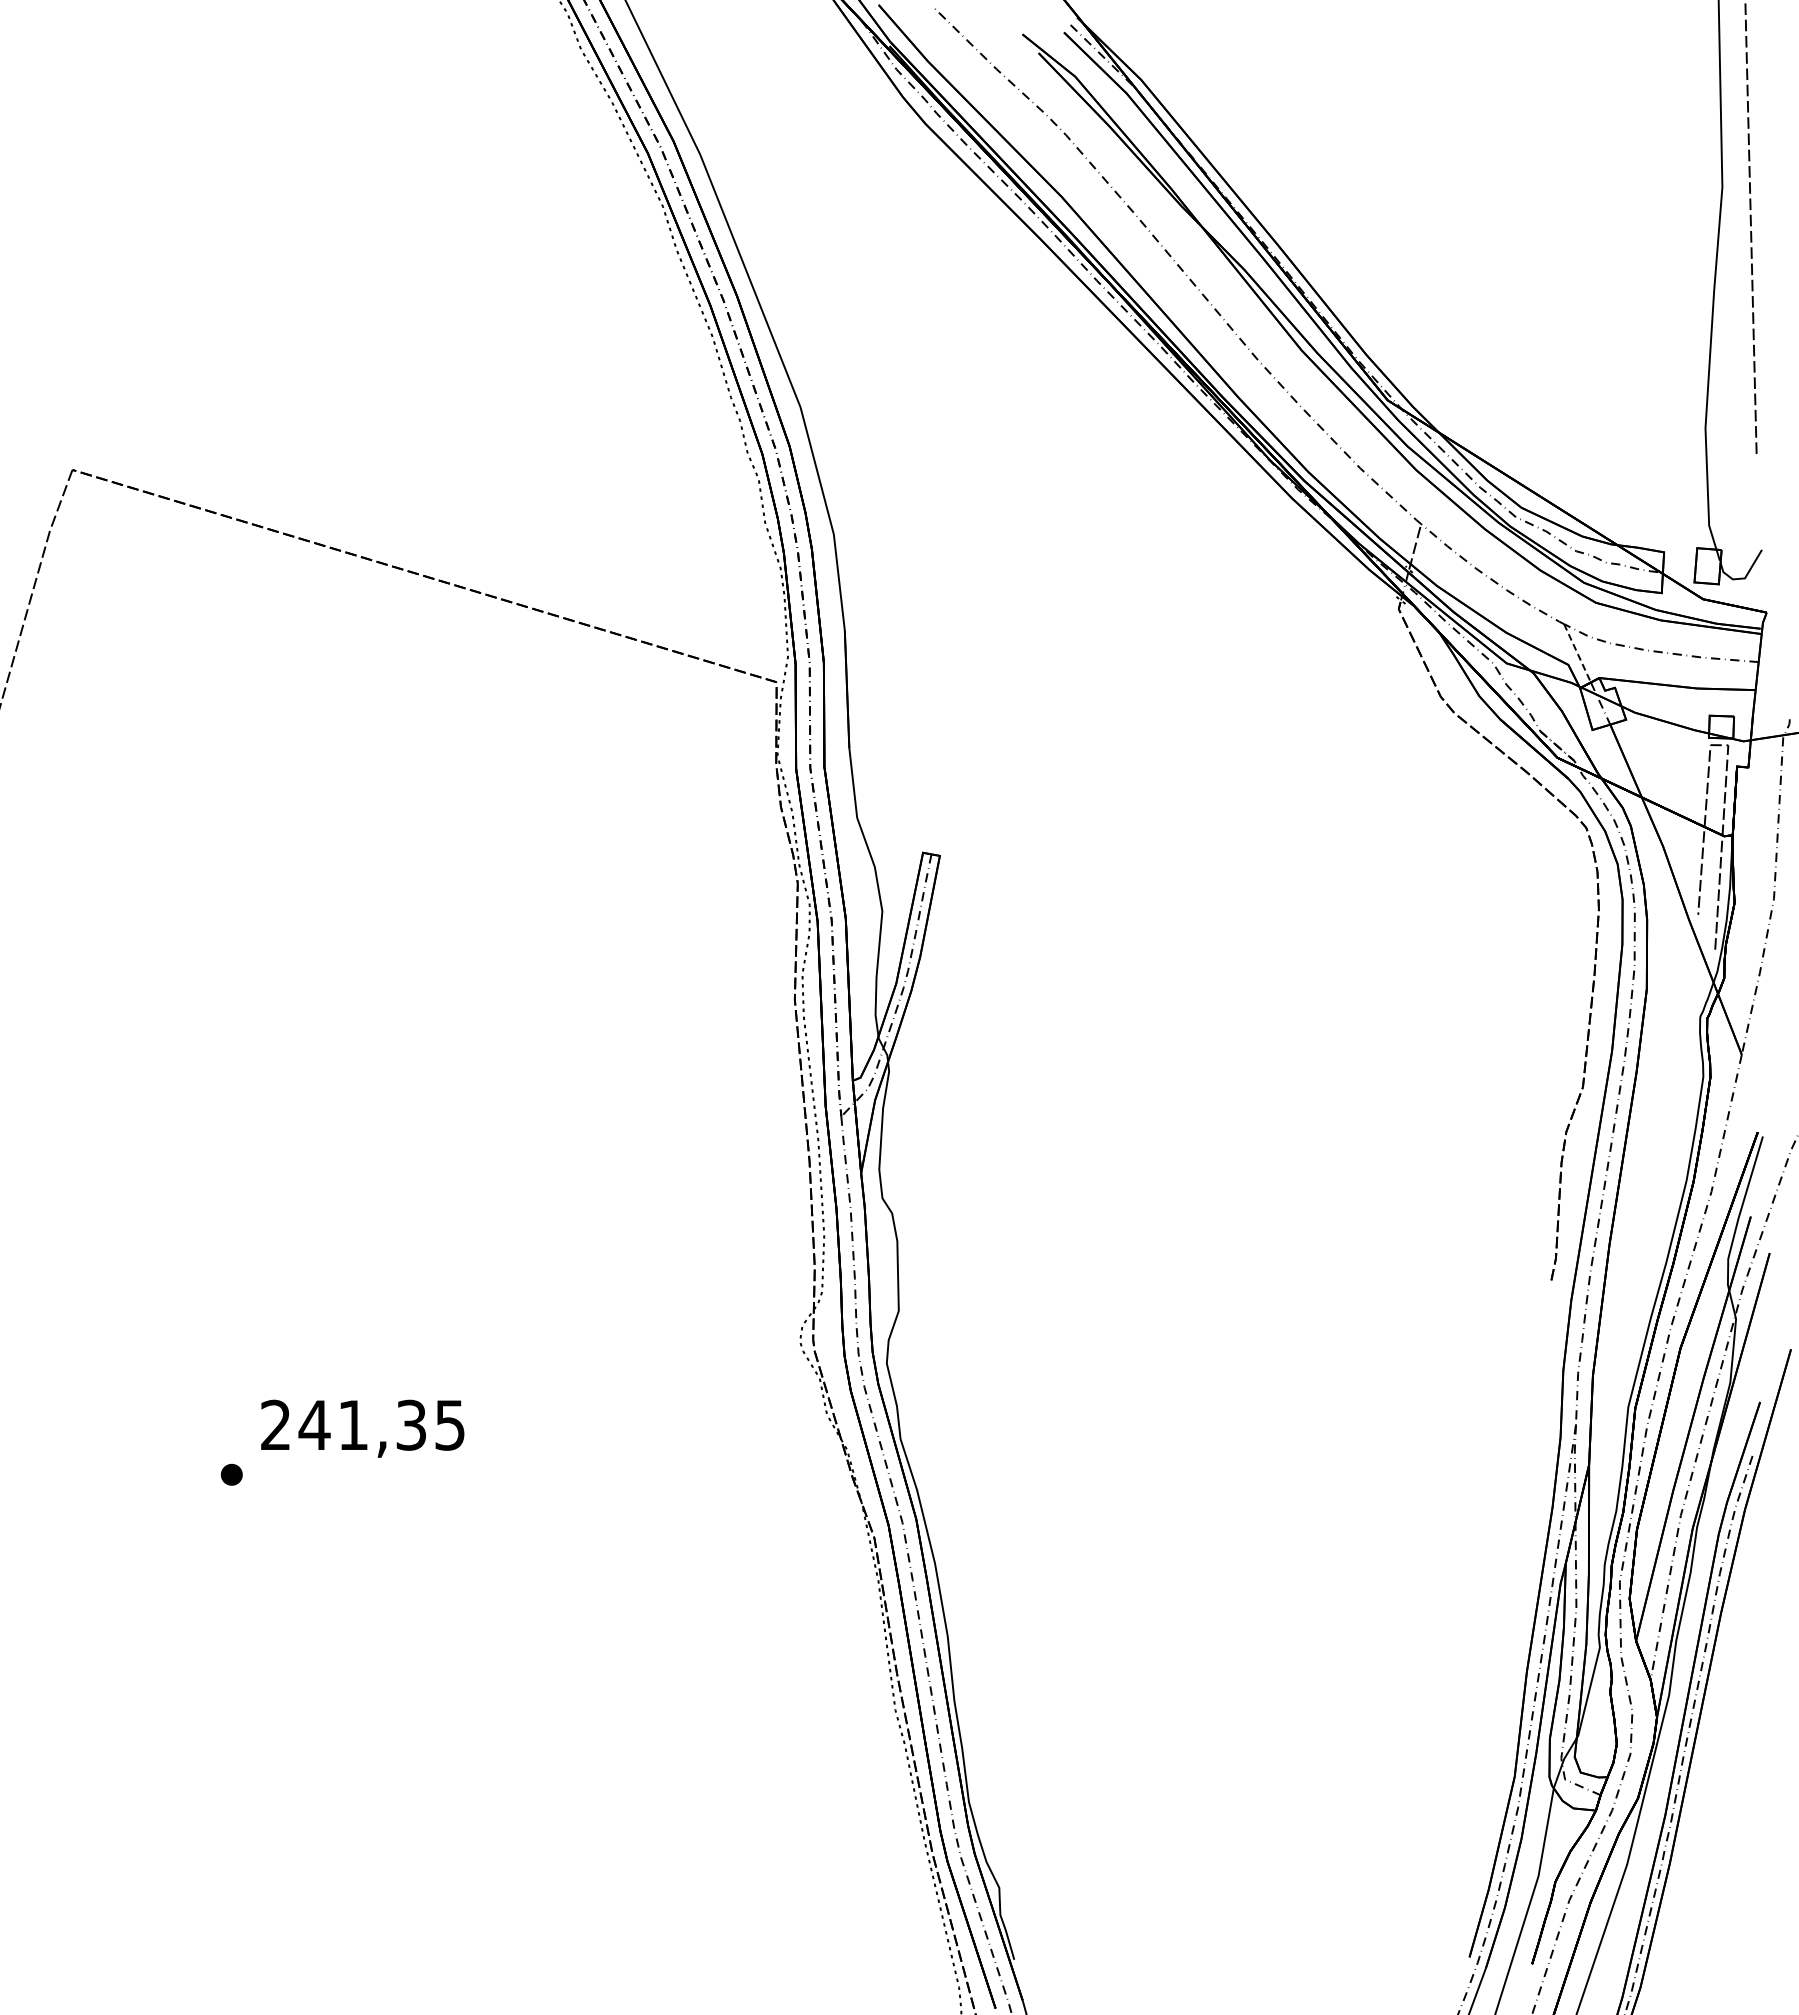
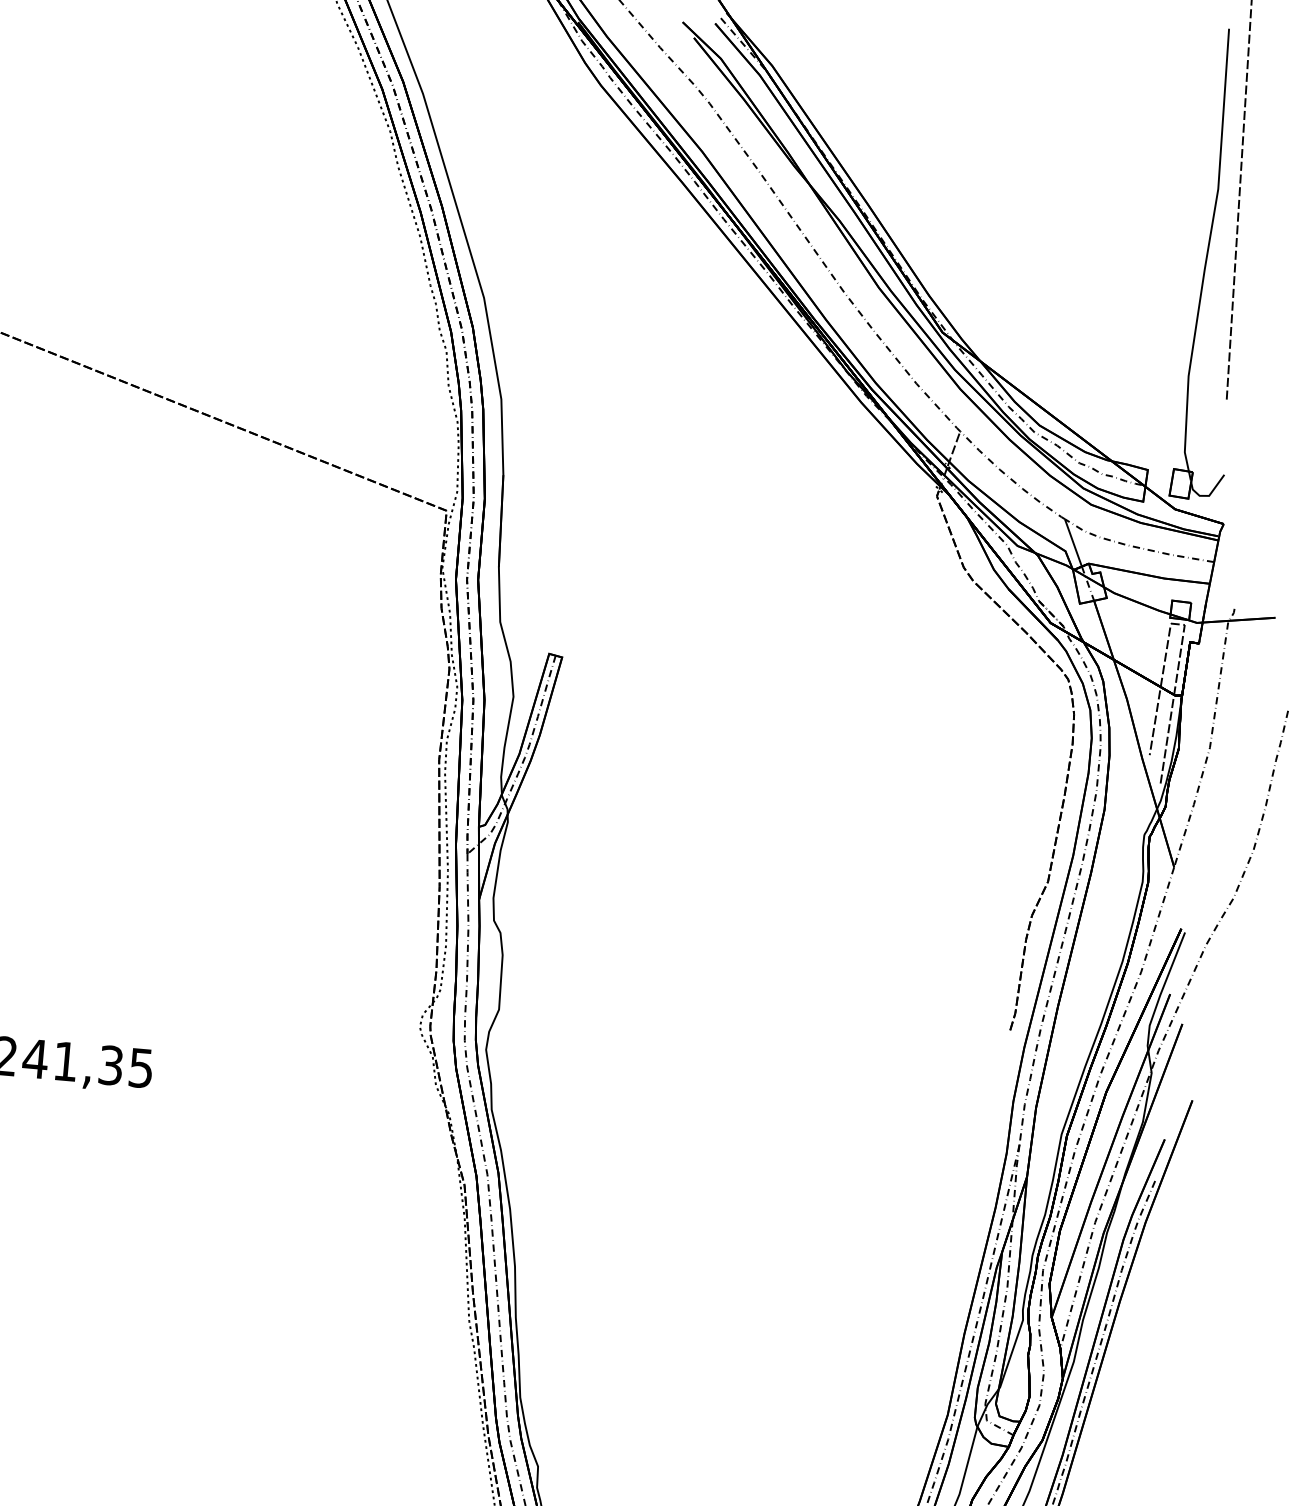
line: (1577, 653) -> (1073, 543), dashed -> solid

